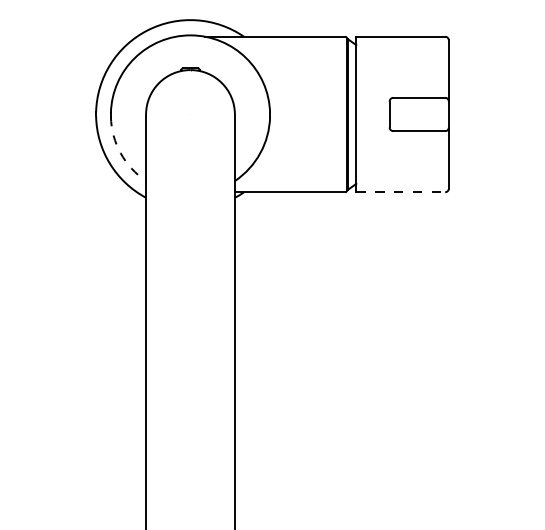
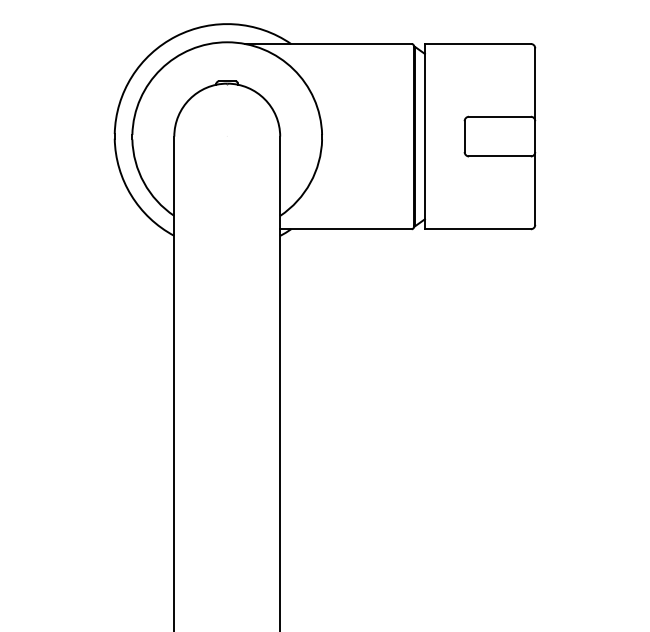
arc: (121, 153) -> (144, 182), dashed -> solid
line: (400, 192) -> (477, 229), dashed -> solid

